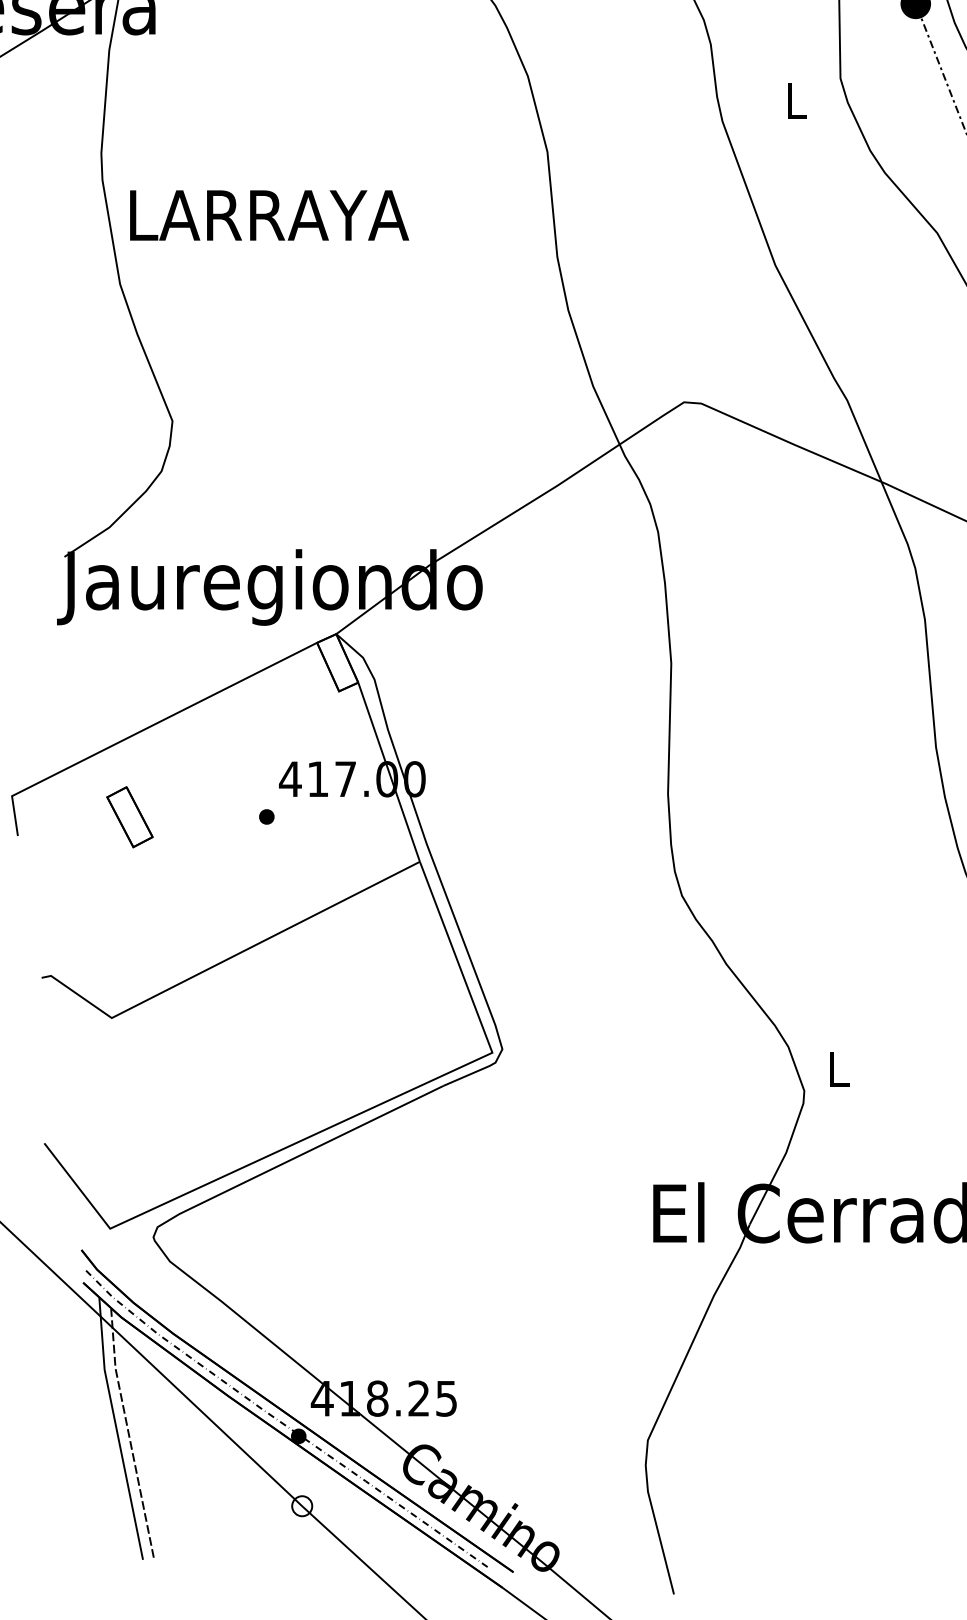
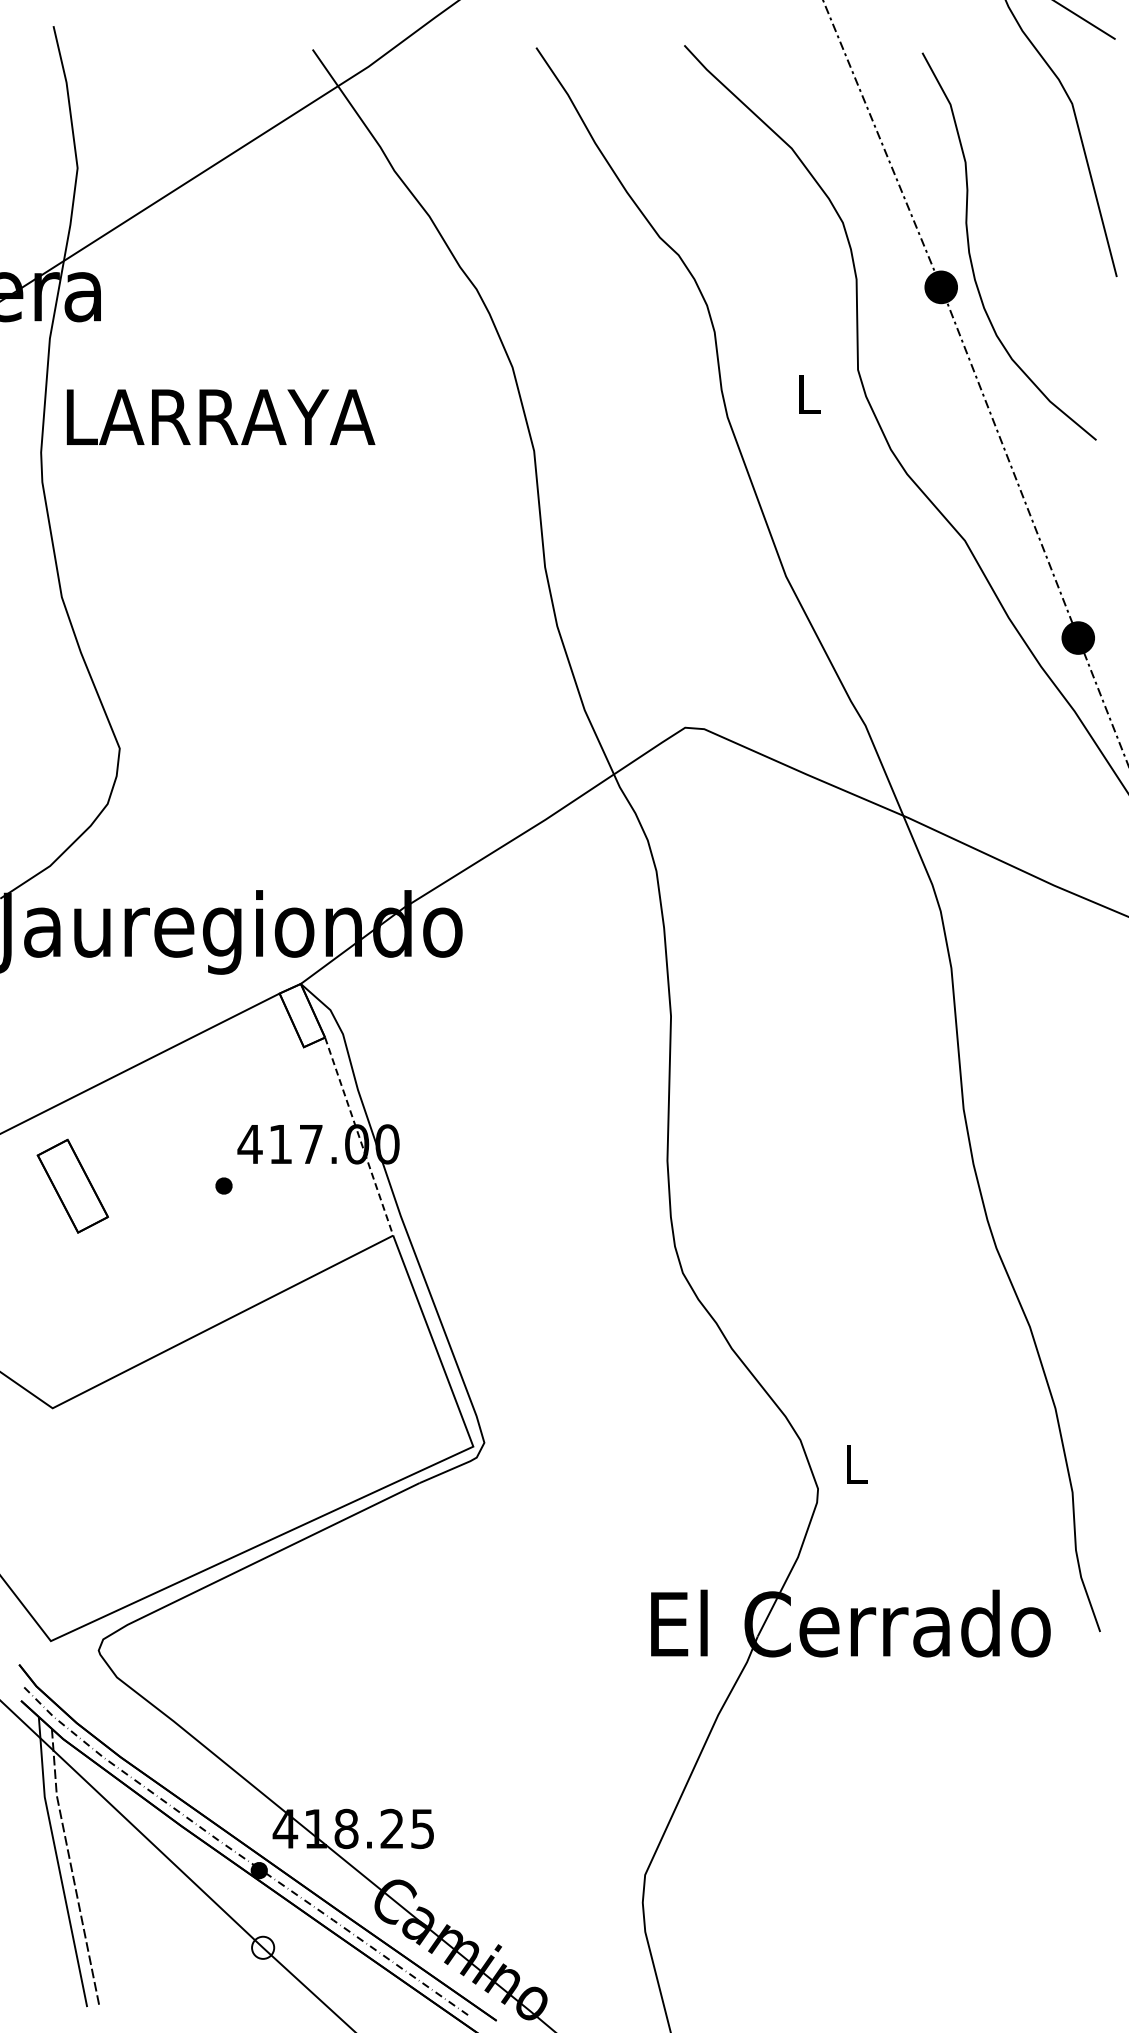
text: (269, 214) -> (220, 416), moved
line: (389, 772) -> (359, 1136), solid -> dashed
part: (129, 817) -> (72, 1186), size x1.4

